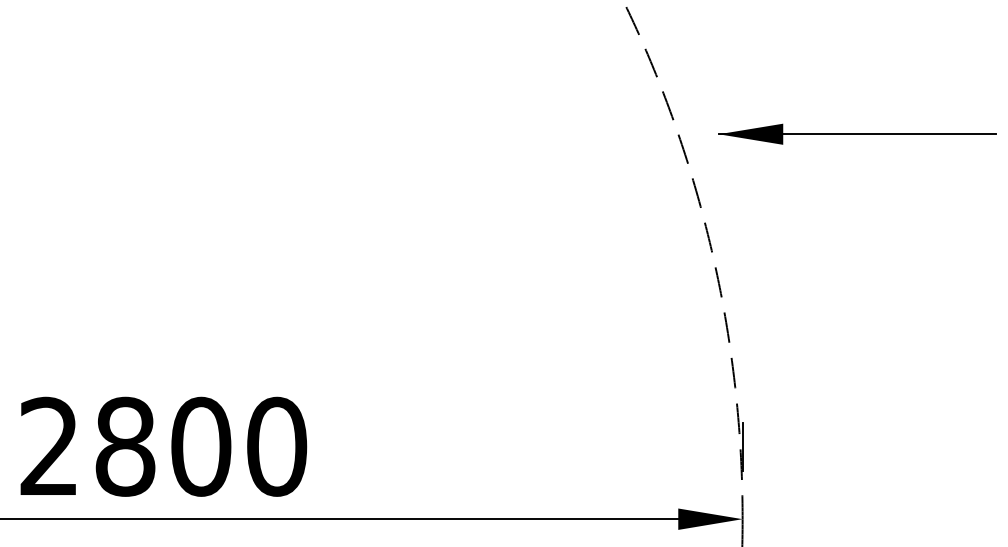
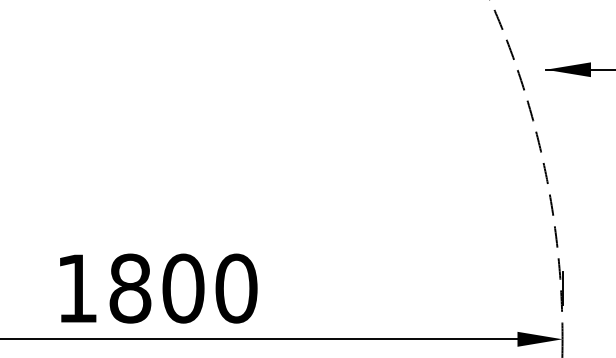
text: (48, 445) -> (76, 287), 2800 -> 1800

